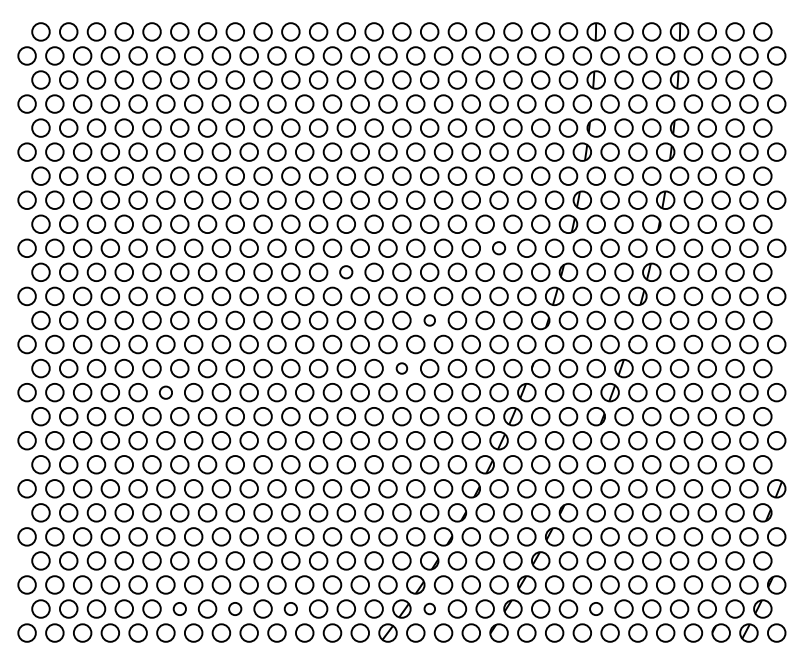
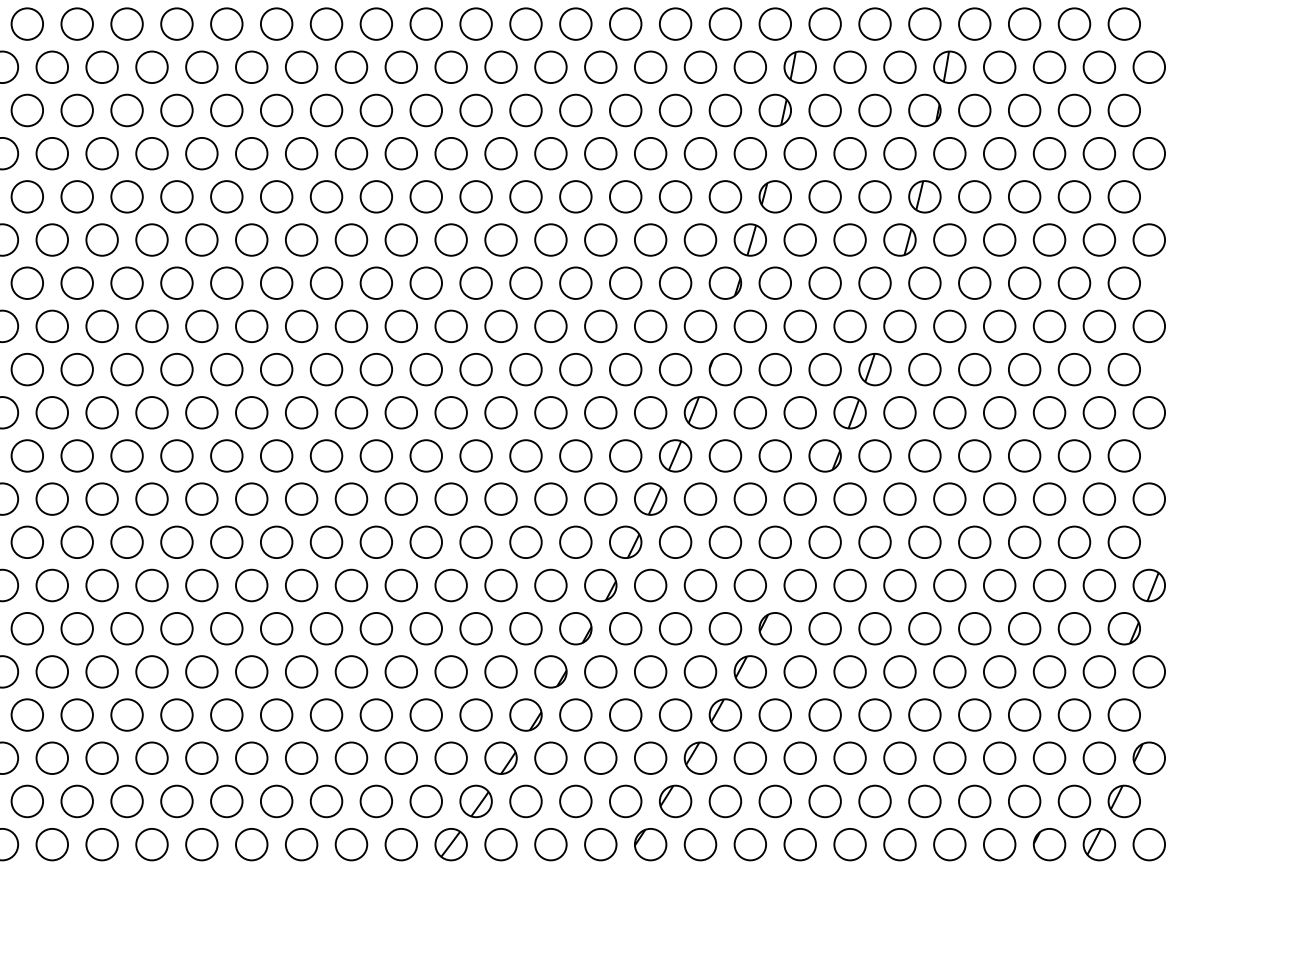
circle: (498, 247) -> (649, 152), size x1.43
circle: (345, 271) -> (374, 195), size x1.43
circle: (429, 320) -> (525, 283), size x1.67
circle: (401, 368) -> (475, 369), size x1.67
circle: (165, 392) -> (51, 412), size x1.43
circle: (179, 608) -> (76, 800), size x1.43
circle: (234, 608) -> (175, 800), size x1.43
circle: (290, 608) -> (276, 800), size x1.43
circle: (429, 608) -> (525, 800), size x1.67
circle: (595, 608) -> (823, 800), size x1.43

